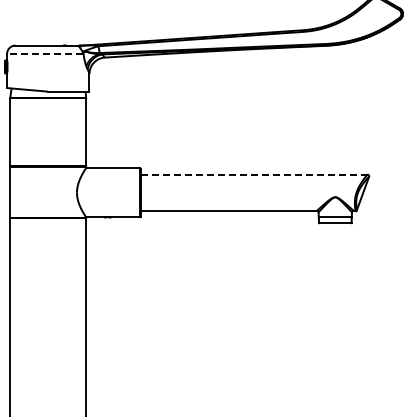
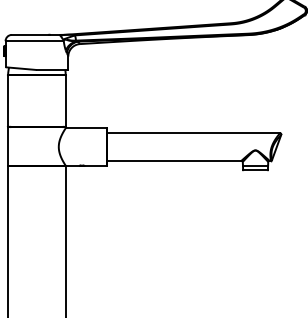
line: (45, 53) -> (34, 40), dashed -> solid
line: (254, 174) -> (193, 133), dashed -> solid

